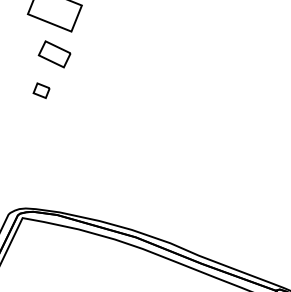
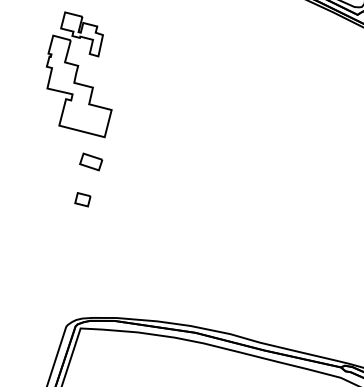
part: (55, 53) -> (91, 161), size x0.71

